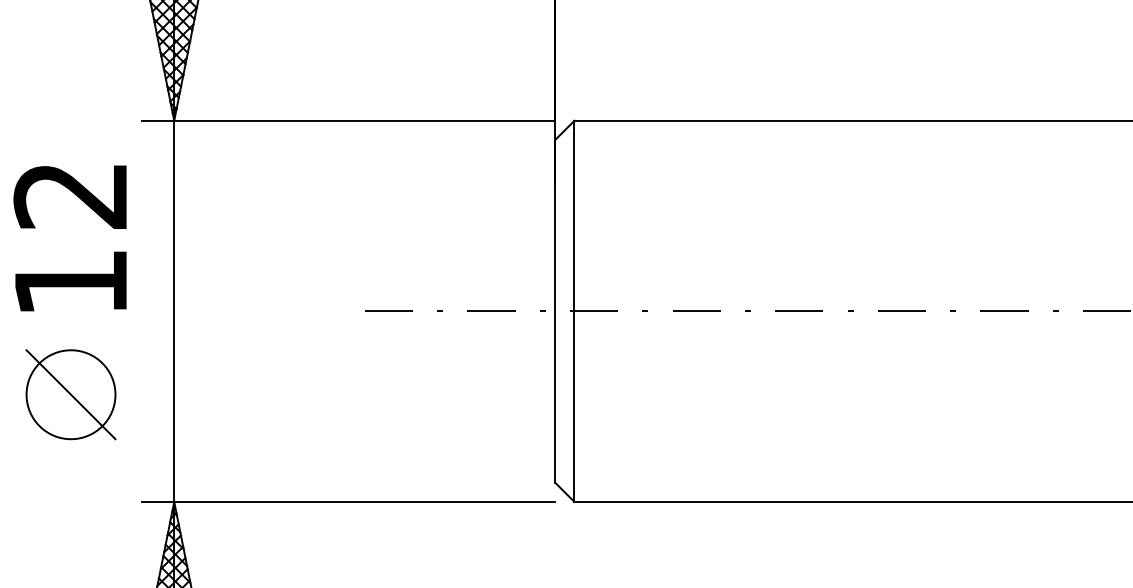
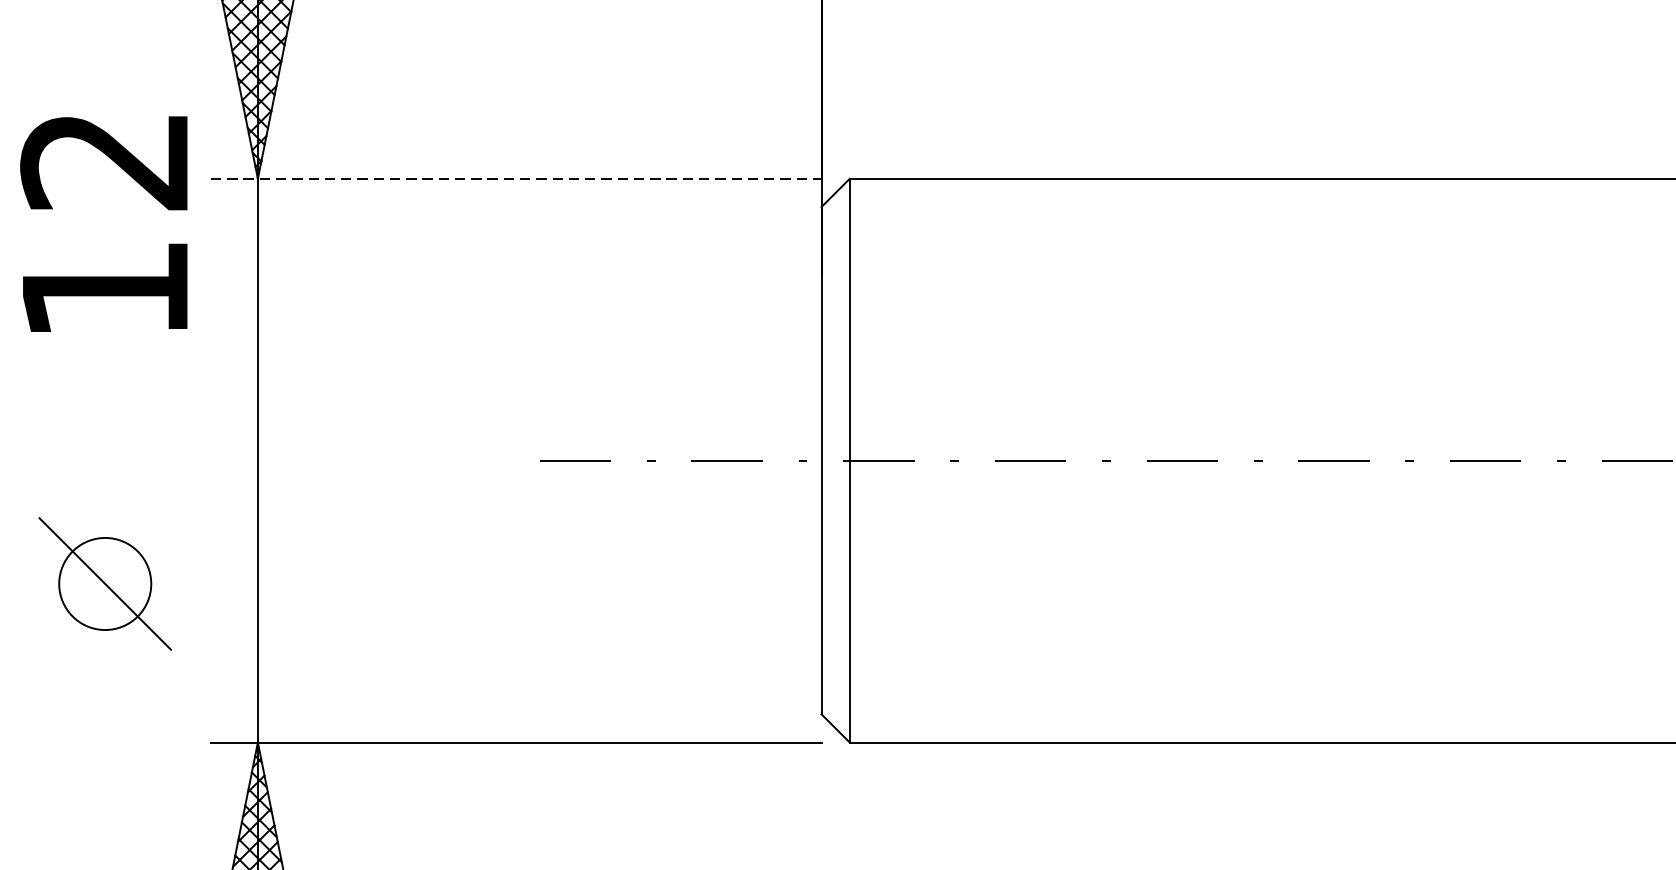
line: (349, 120) -> (517, 178), solid -> dashed
text: (69, 238) -> (102, 224), moved
circle: (70, 394) -> (104, 583), size x0.7

